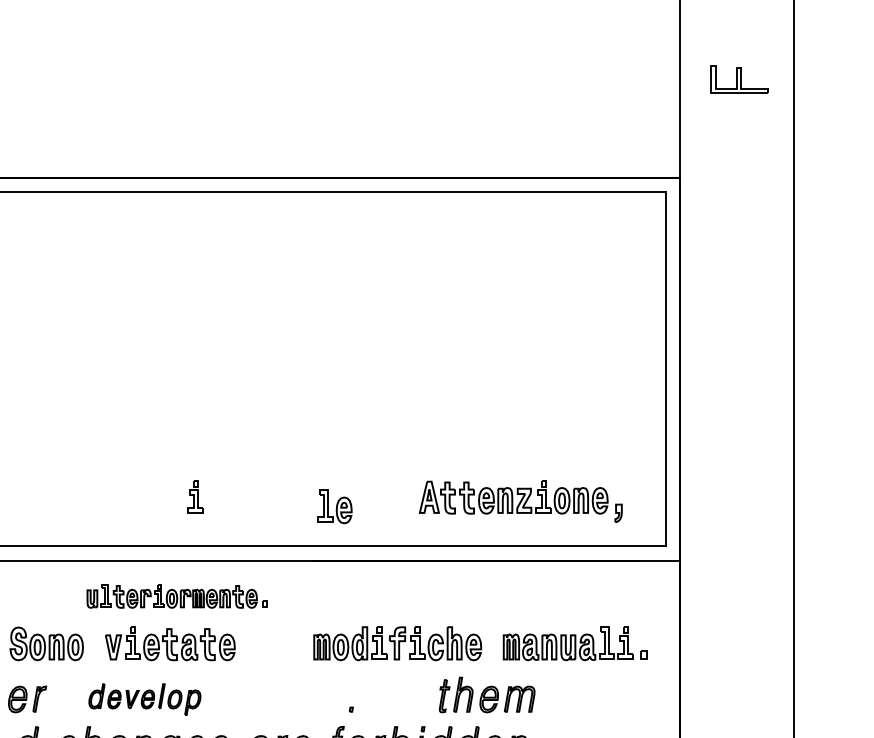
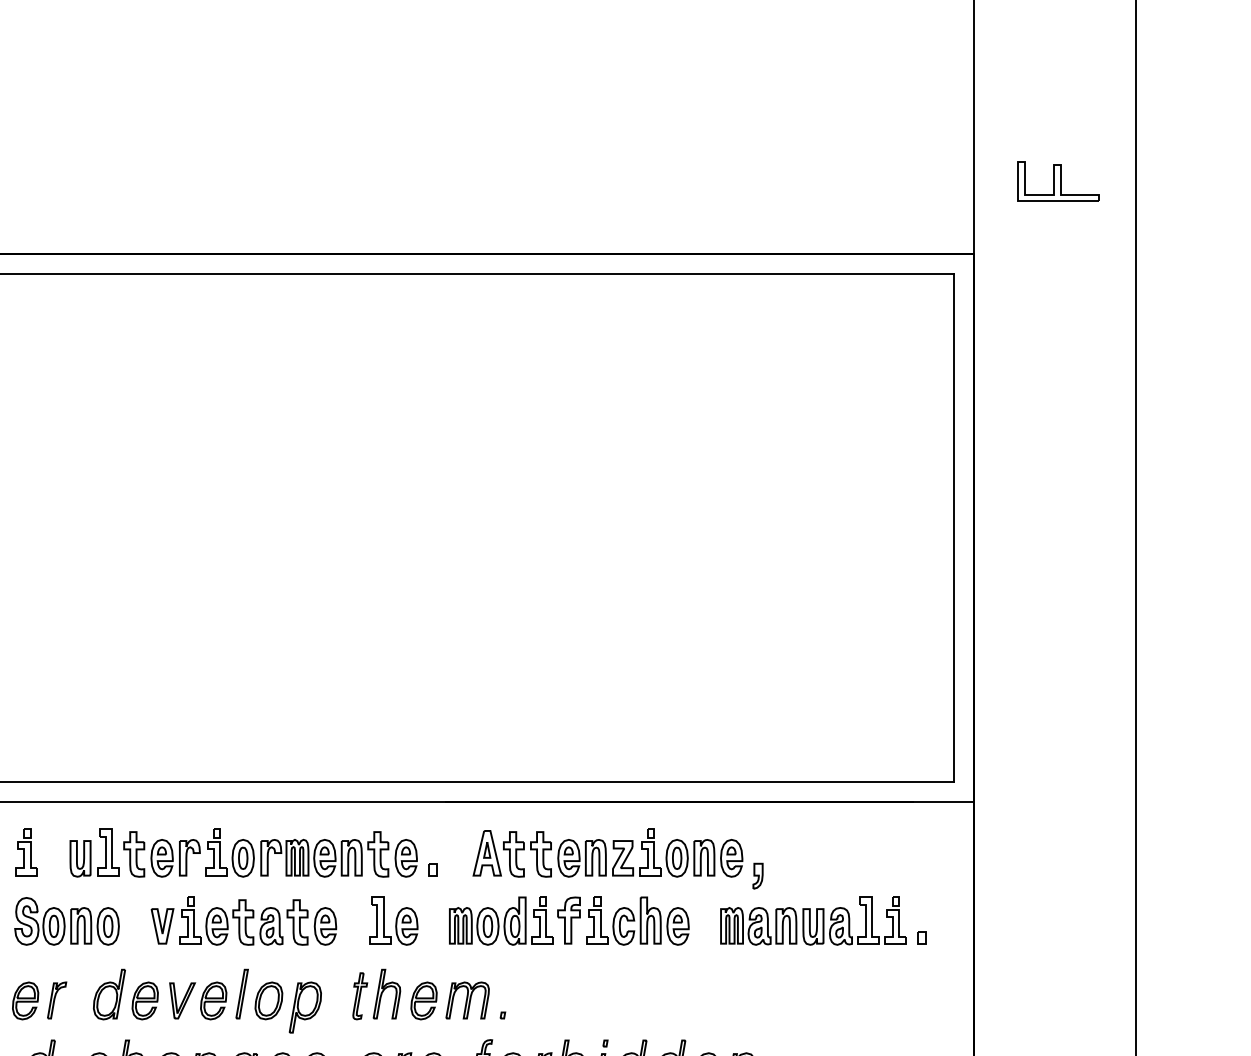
part: (739, 79) -> (1058, 180), moved
part: (195, 496) -> (26, 852), moved
part: (520, 501) -> (617, 859), moved
part: (334, 506) -> (392, 920), moved
part: (176, 596) -> (252, 853), size x1.43
part: (486, 694) -> (420, 993), moved
part: (144, 699) -> (206, 1000), size x1.43

